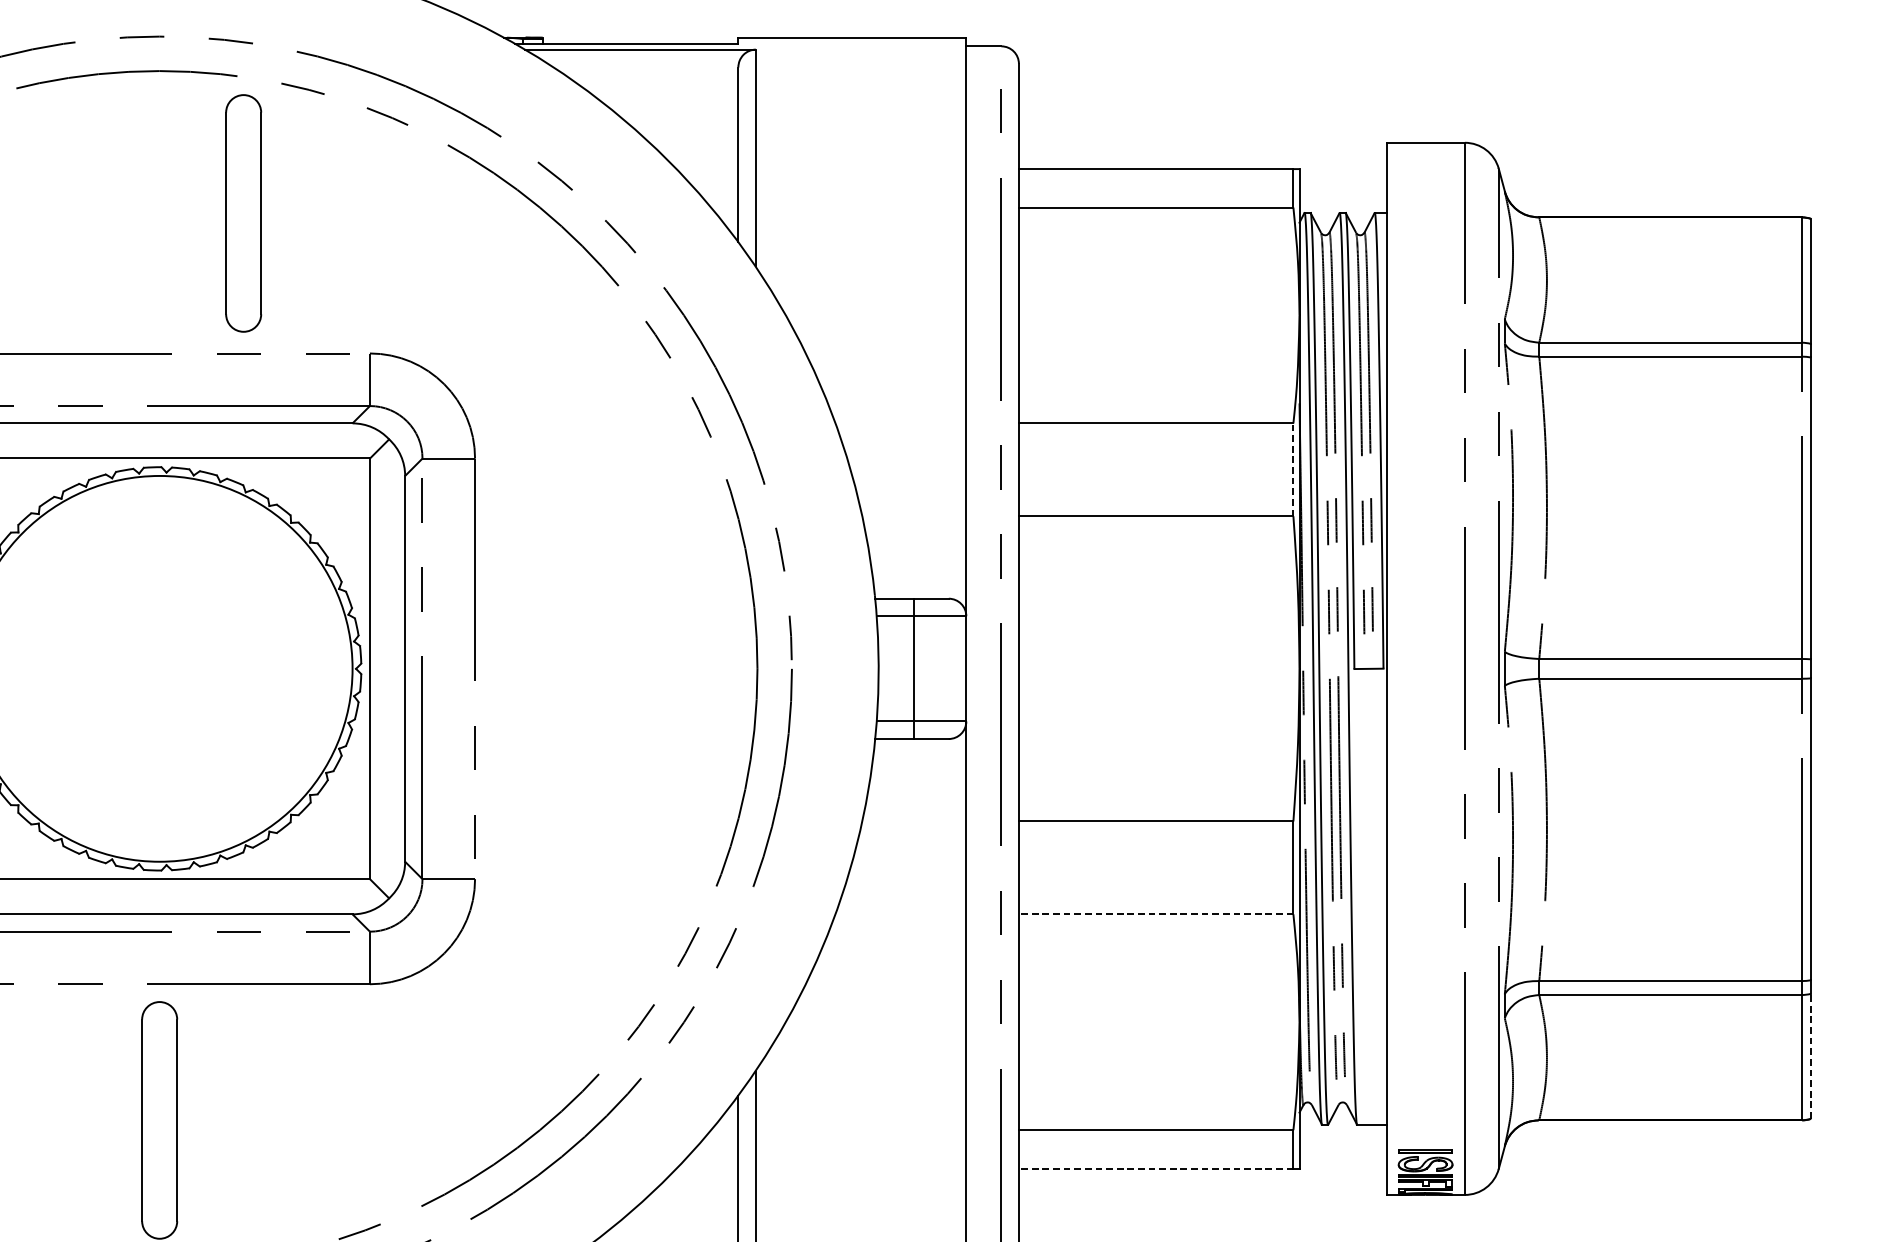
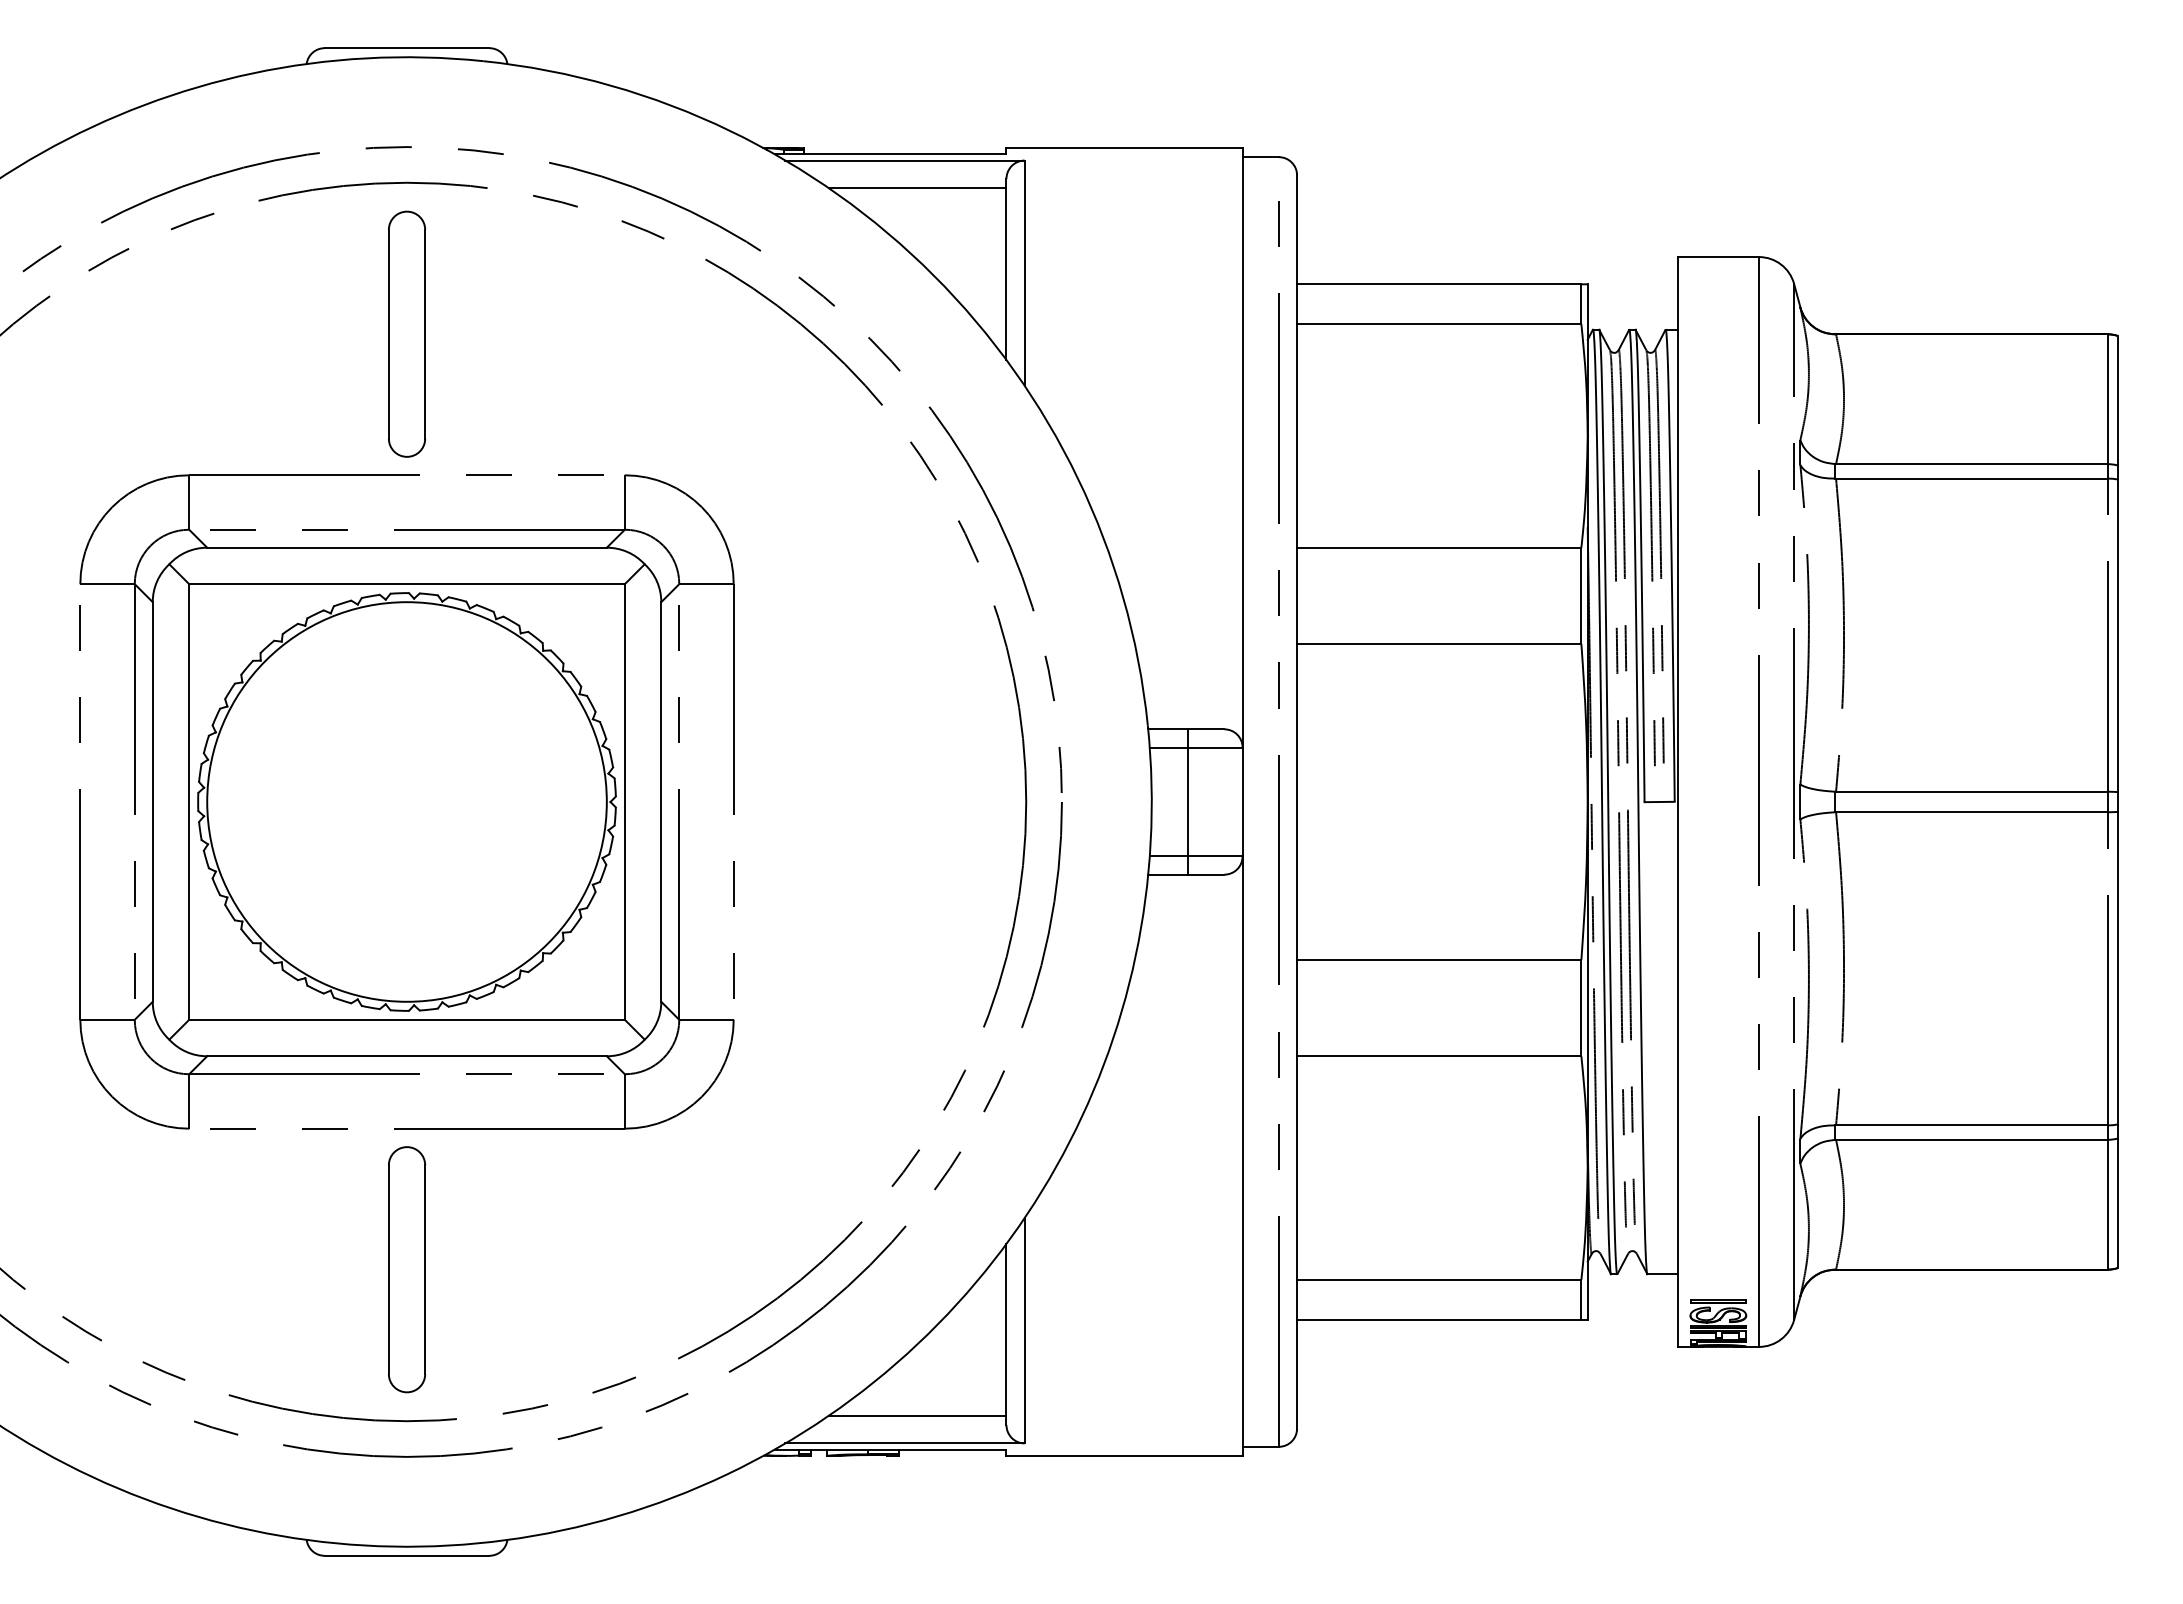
line: (652, 76) -> (917, 188), added
part: (244, 212) -> (407, 333), moved
line: (1293, 469) -> (1581, 595), dashed -> solid
line: (1155, 914) -> (1438, 1056), dashed -> solid
line: (1810, 1056) -> (2117, 1203), dashed -> solid
line: (1155, 1168) -> (1438, 1319), dashed -> solid

